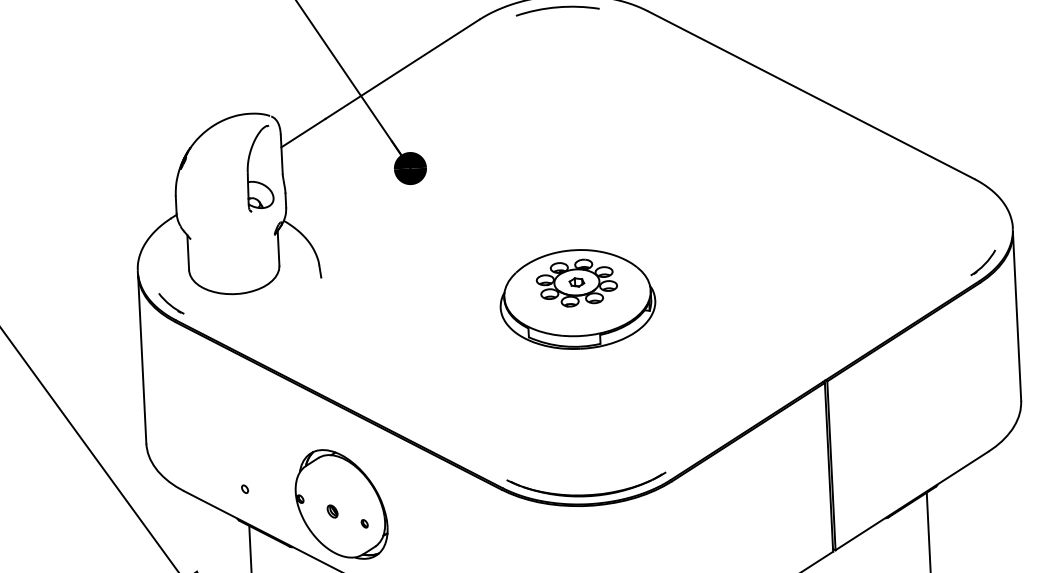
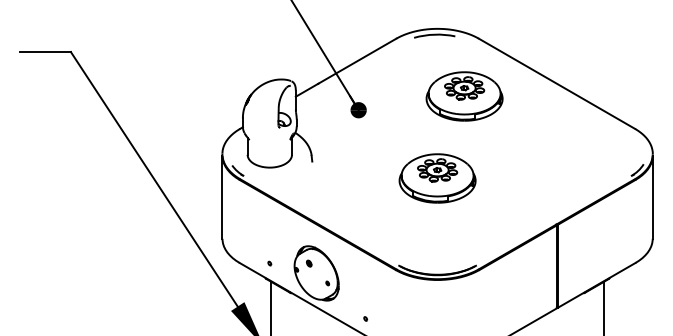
part: (624, 130) -> (464, 96), added
part: (333, 511) -> (309, 263), moved

